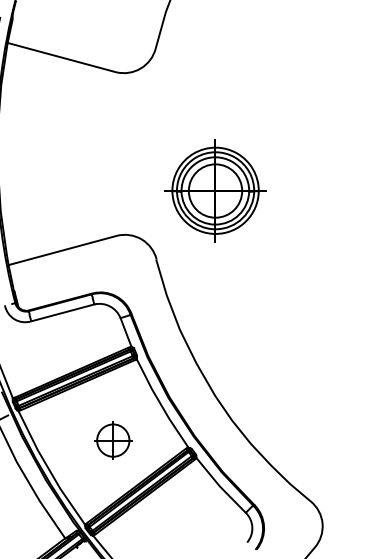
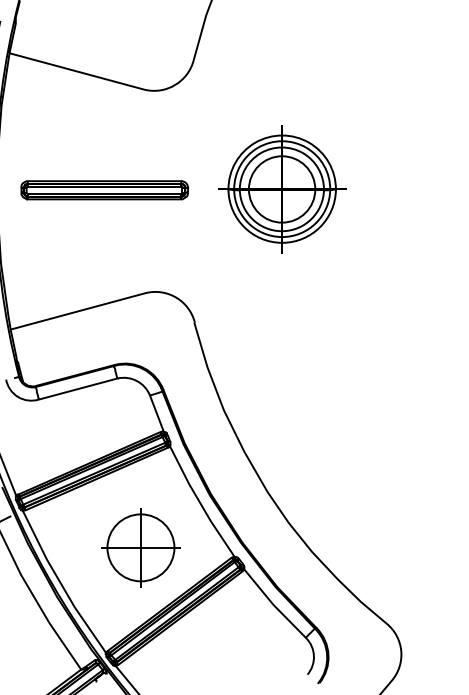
part: (83, 153) -> (104, 190), added
part: (215, 191) -> (282, 189), moved
part: (112, 440) -> (140, 547), size x1.67

